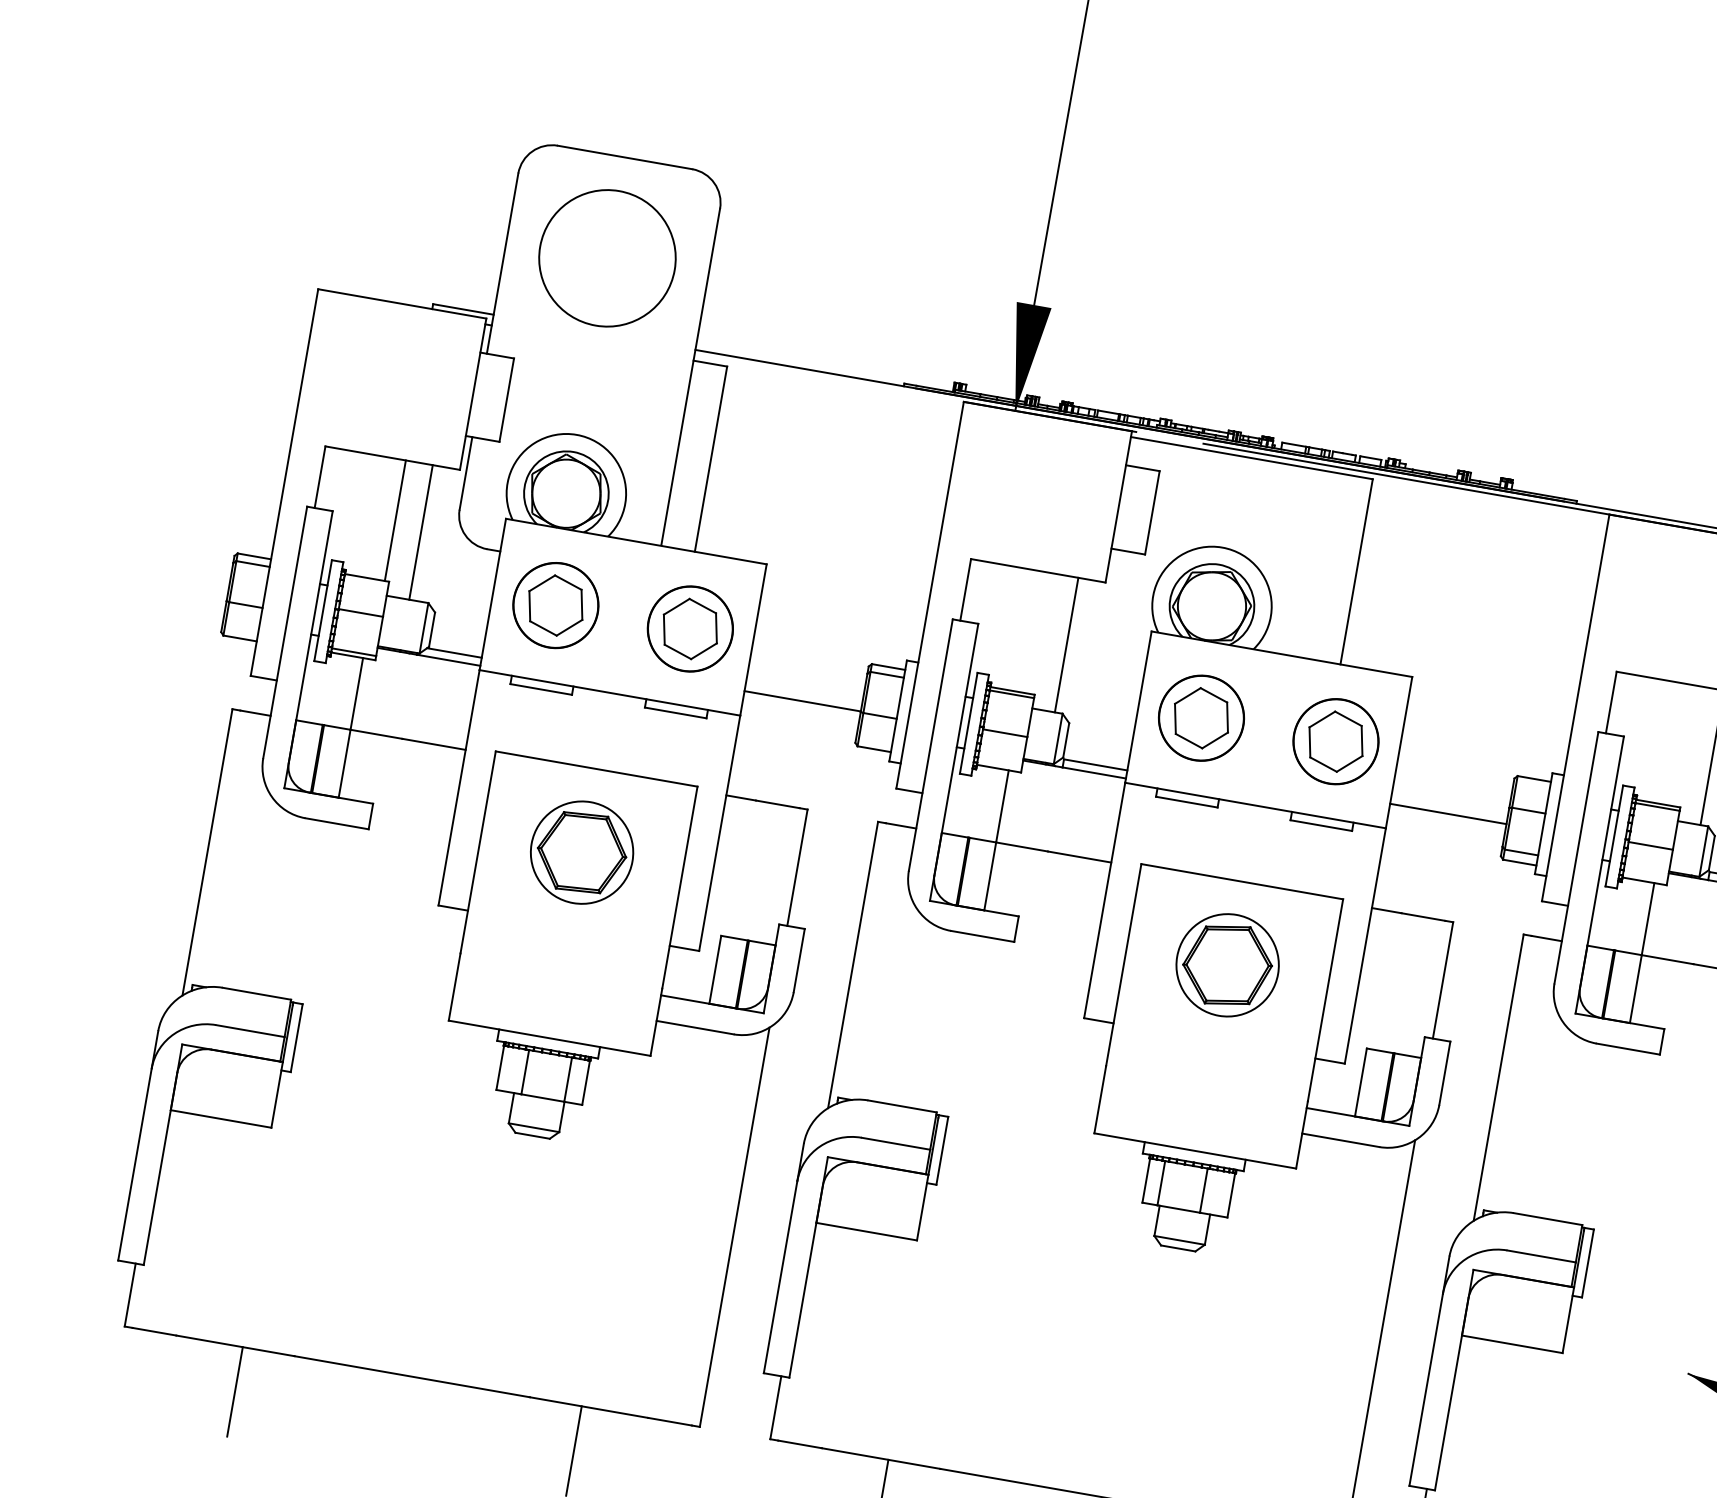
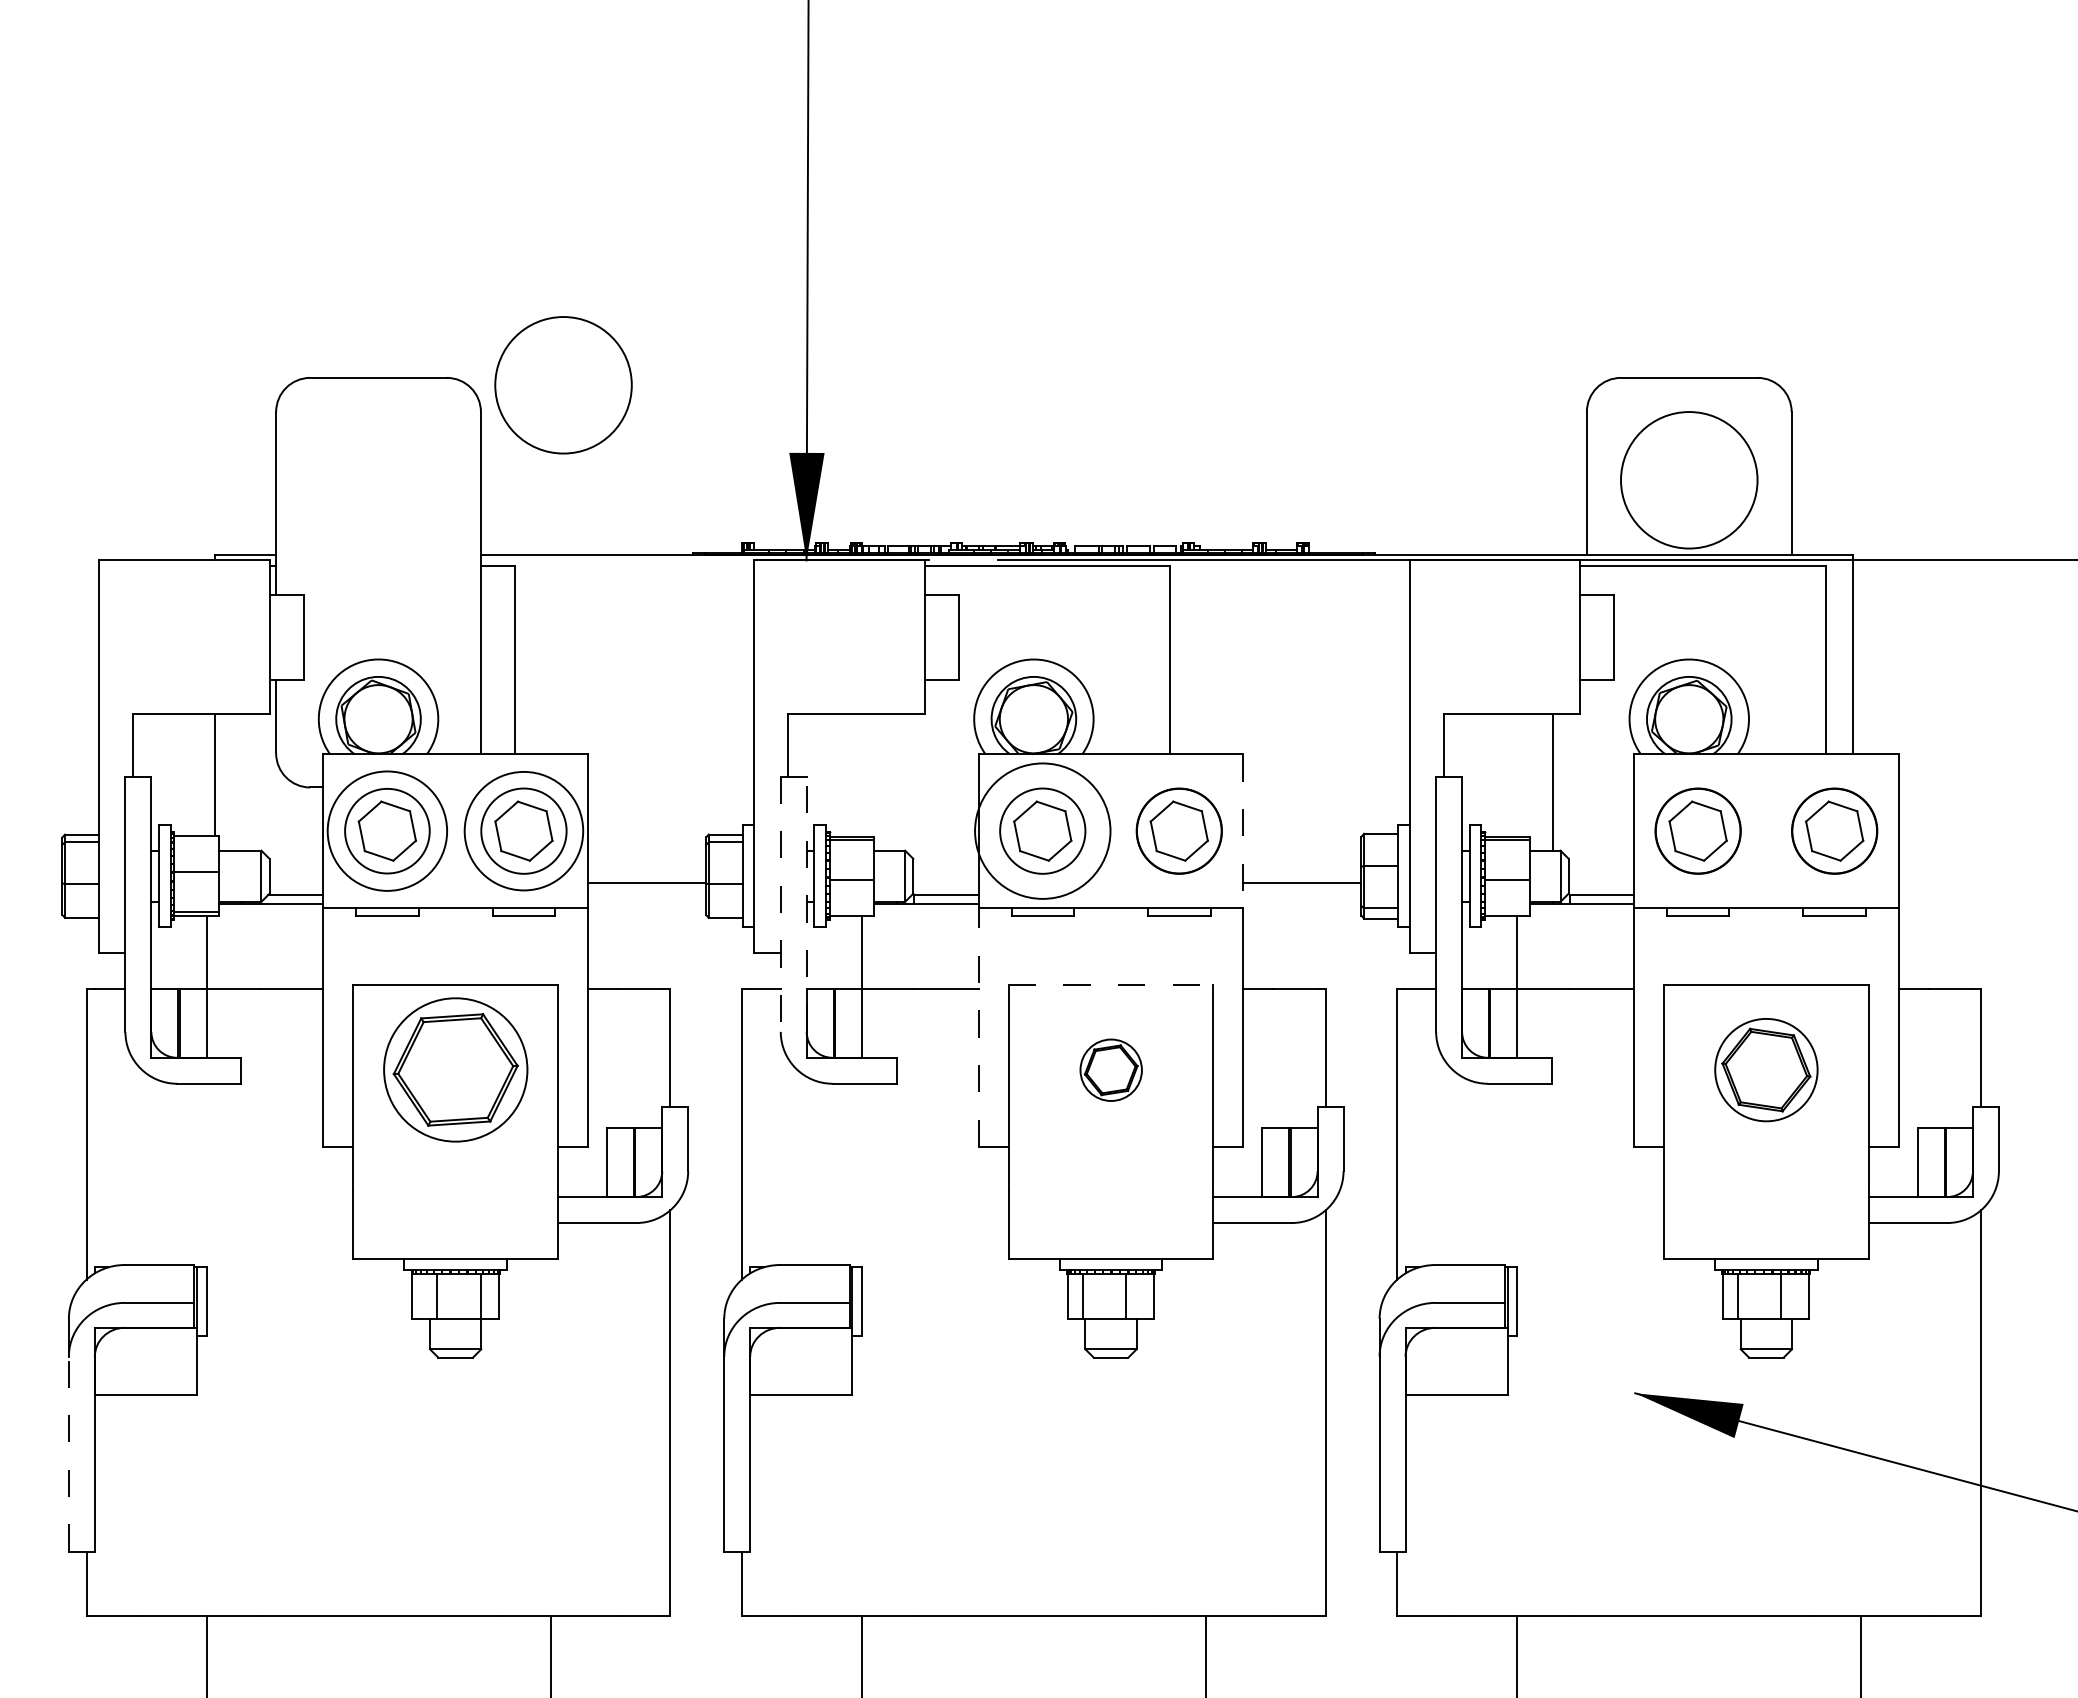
circle: (607, 258) -> (563, 385), moved
line: (421, 532) -> (242, 782), removed
circle: (556, 604) -> (387, 830), size x1.4
circle: (690, 628) -> (523, 830), size x1.4
line: (1066, 645) -> (897, 782), removed
circle: (1201, 717) -> (1042, 830), size x1.6
line: (930, 745) -> (780, 904), solid -> dashed
line: (956, 749) -> (806, 904), solid -> dashed
line: (1399, 753) -> (1243, 831), solid -> dashed
part: (581, 853) -> (455, 1070), size x1.4
line: (1242, 882) -> (1111, 985), solid -> dashed
line: (1104, 899) -> (978, 1026), solid -> dashed
part: (1228, 965) -> (1111, 1070), size x0.6
line: (134, 1163) -> (68, 1453), solid -> dashed

